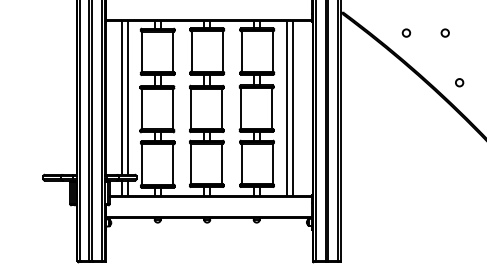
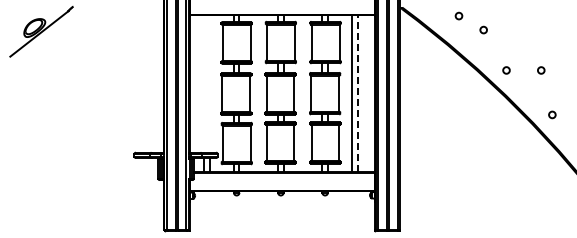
circle: (405, 32) -> (458, 15), moved
circle: (445, 32) -> (483, 29), moved
line: (121, 97) -> (204, 83), removed
line: (127, 97) -> (209, 83), removed
line: (292, 108) -> (357, 93), solid -> dashed

